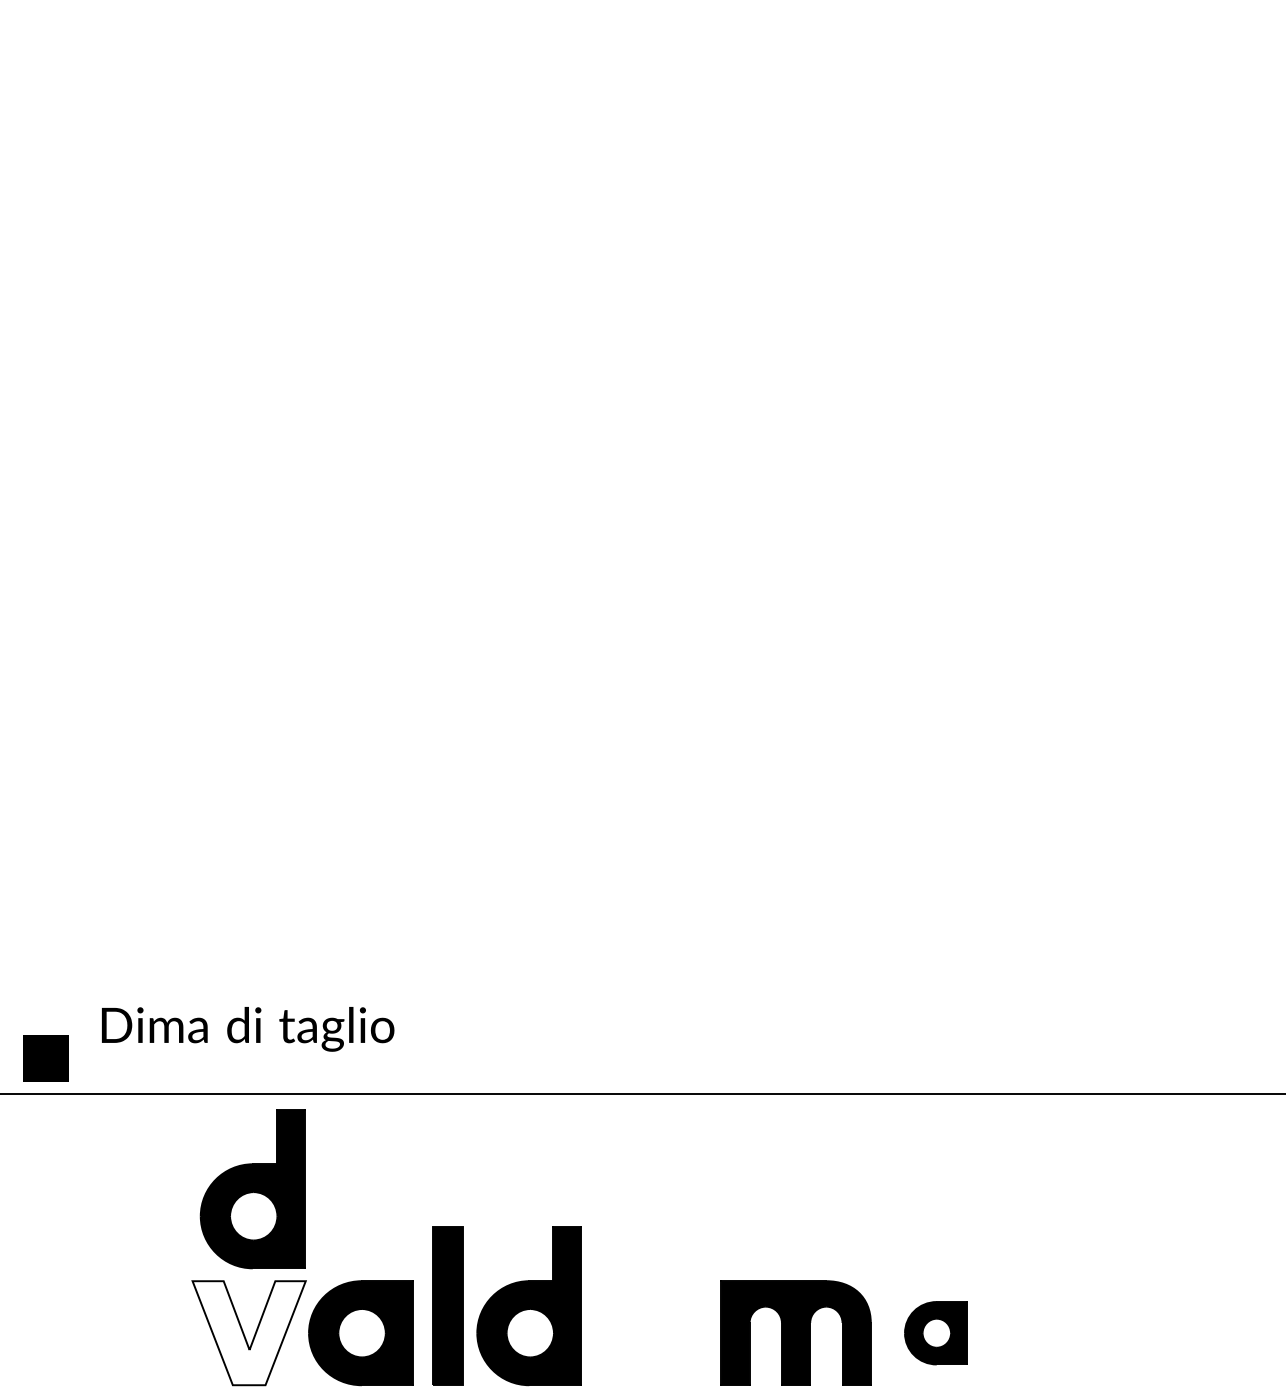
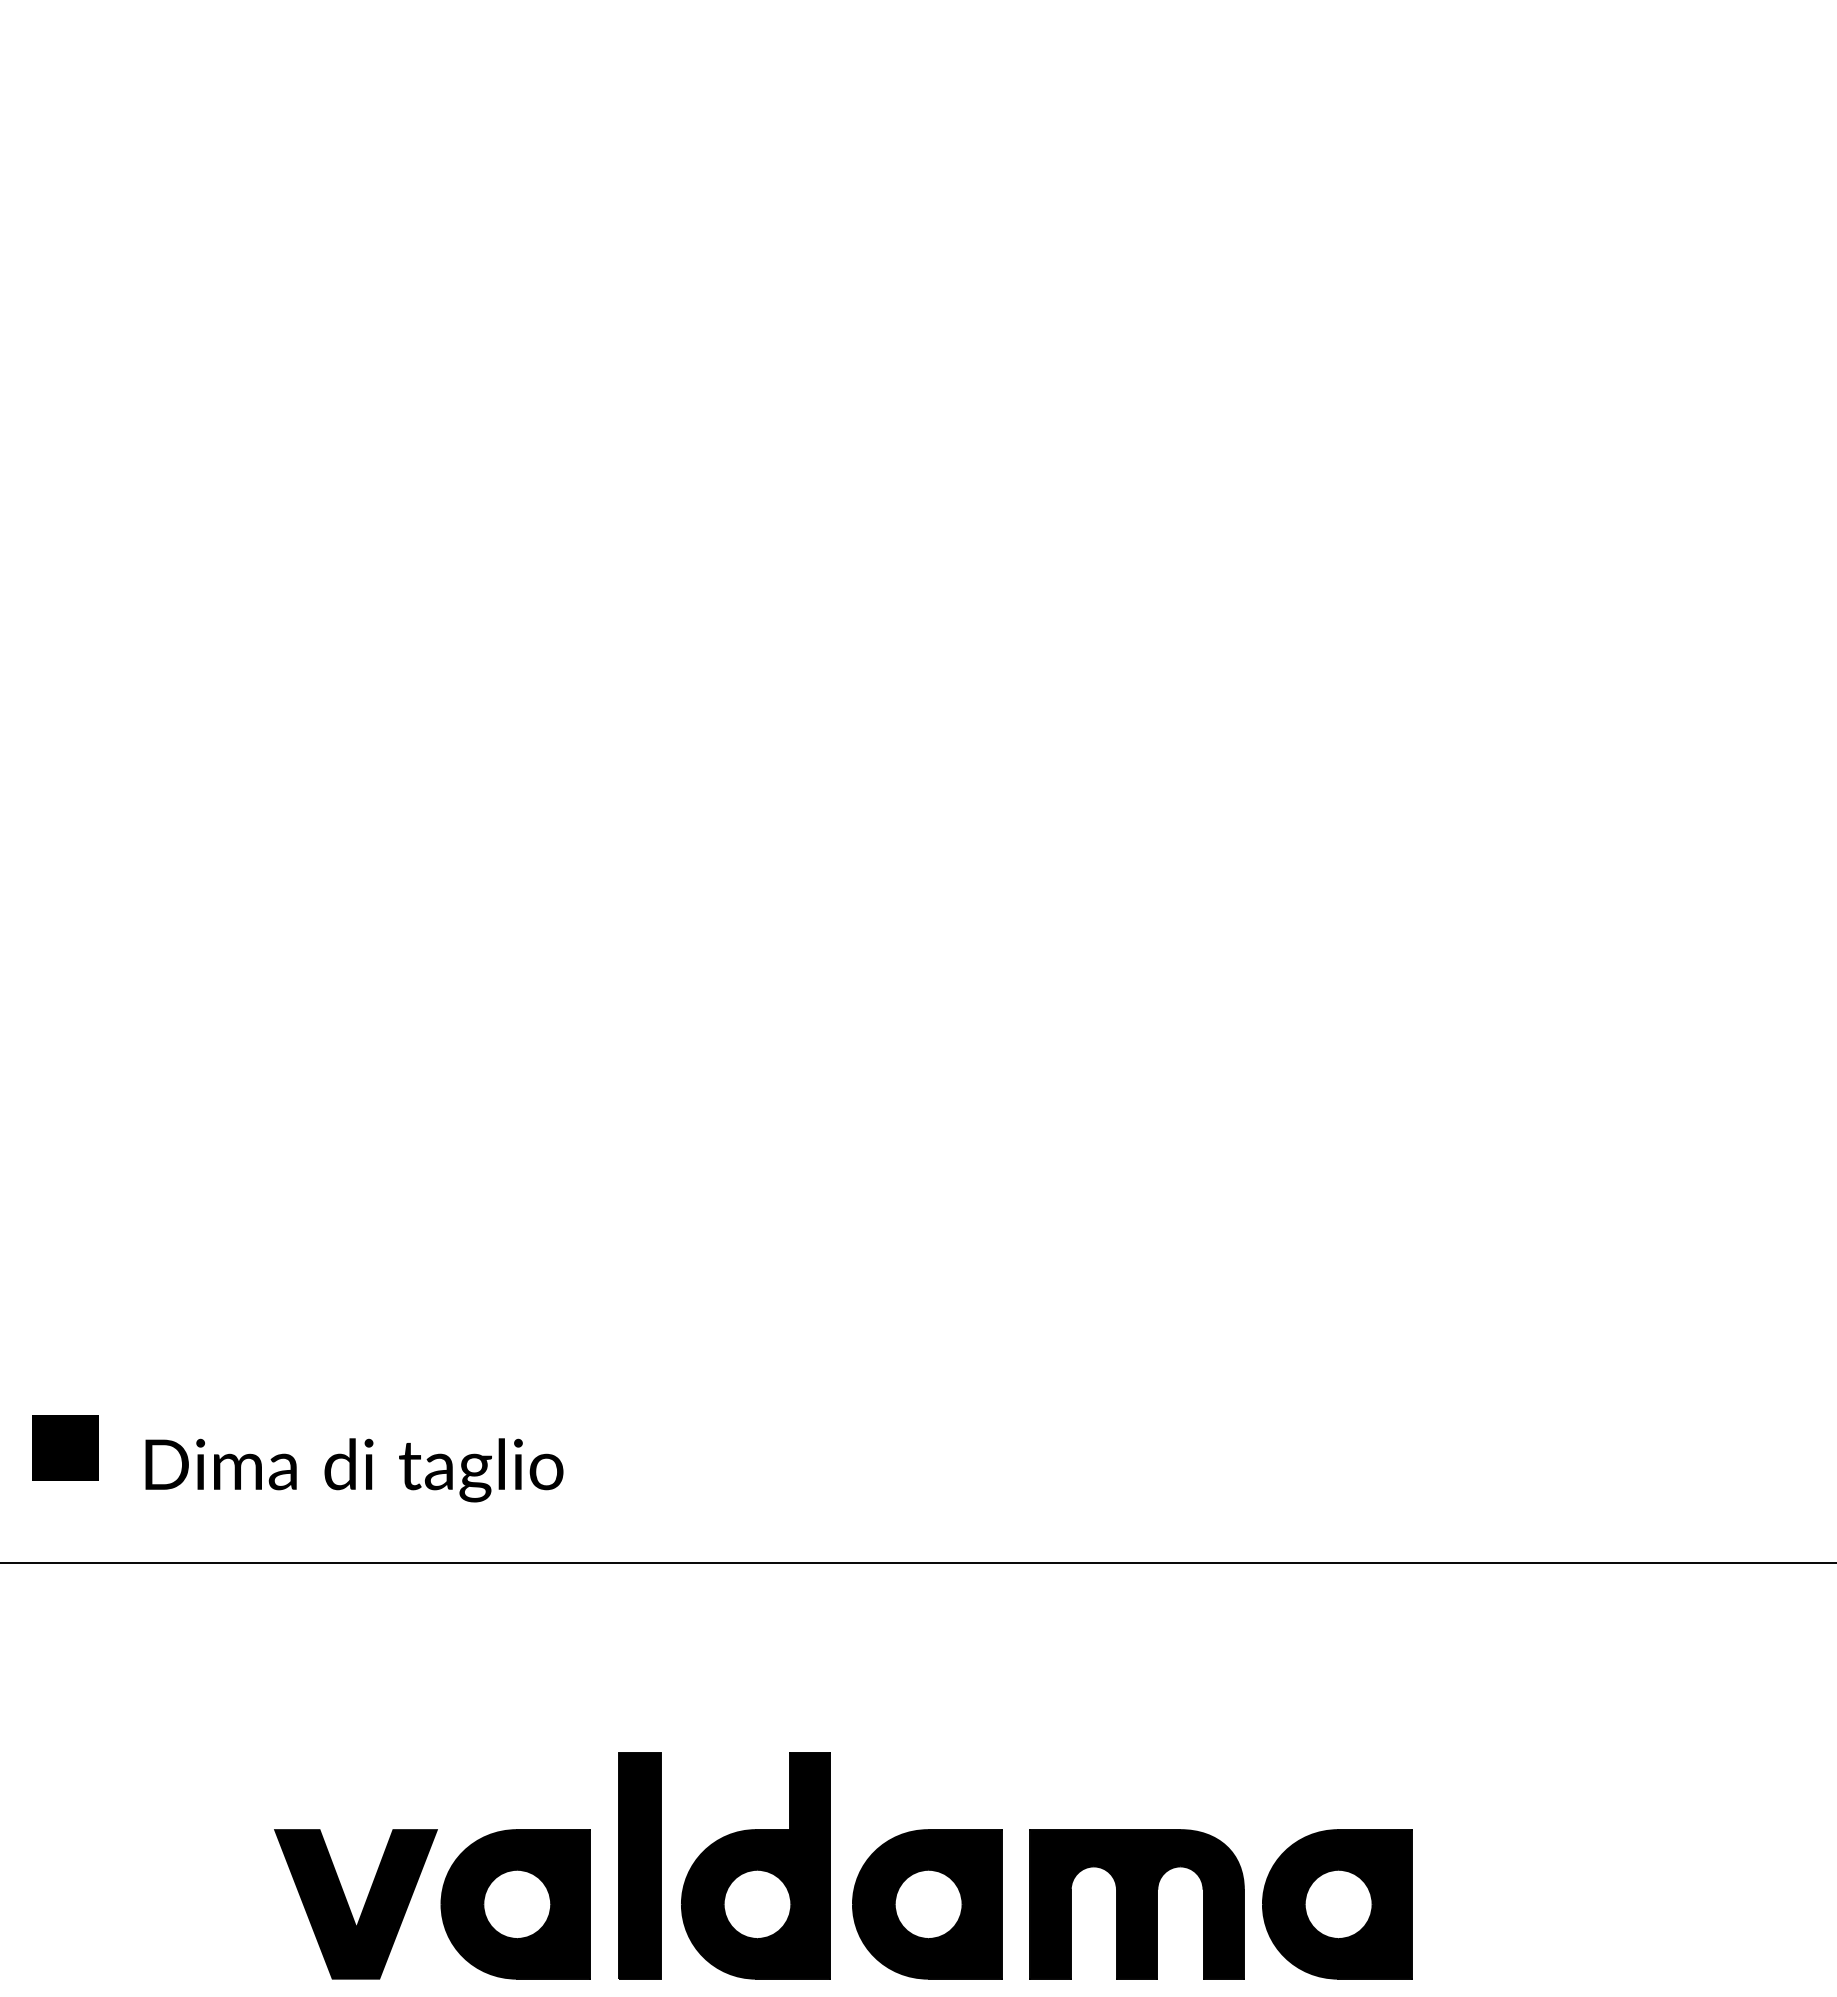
part: (45, 1058) -> (65, 1447), moved
part: (252, 1189) -> (360, 1698), removed
fill: (248, 1333) -> (355, 1904), added
part: (649, 1333) -> (927, 1904), added
part: (936, 1333) -> (1337, 1904), size x1.67

